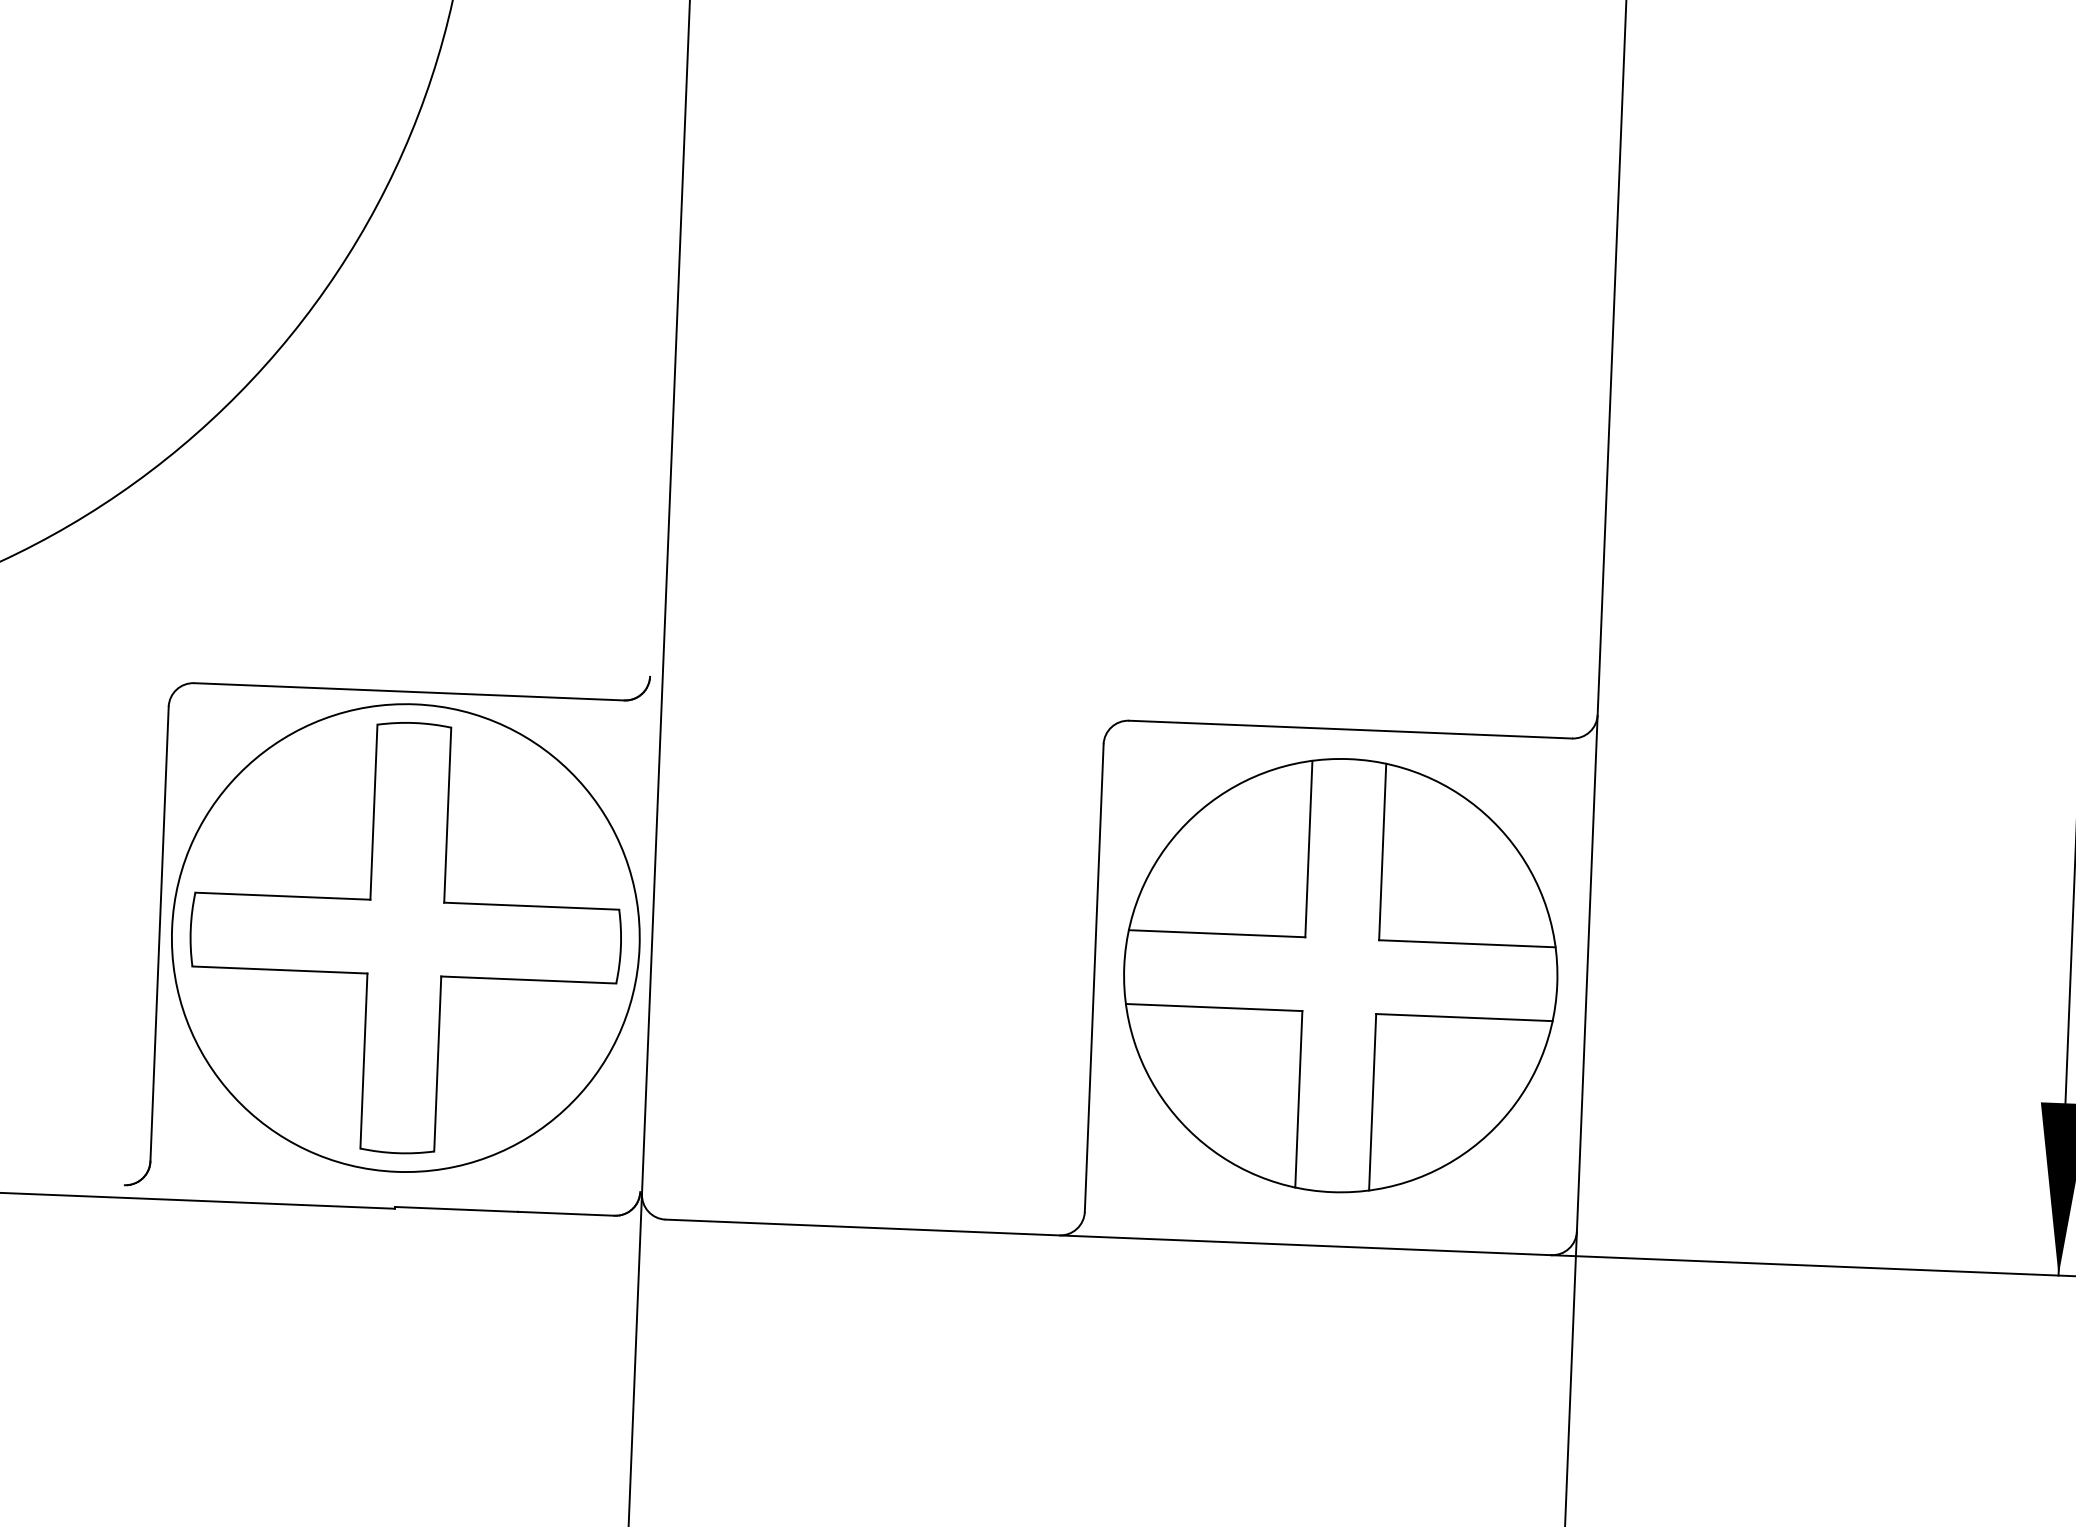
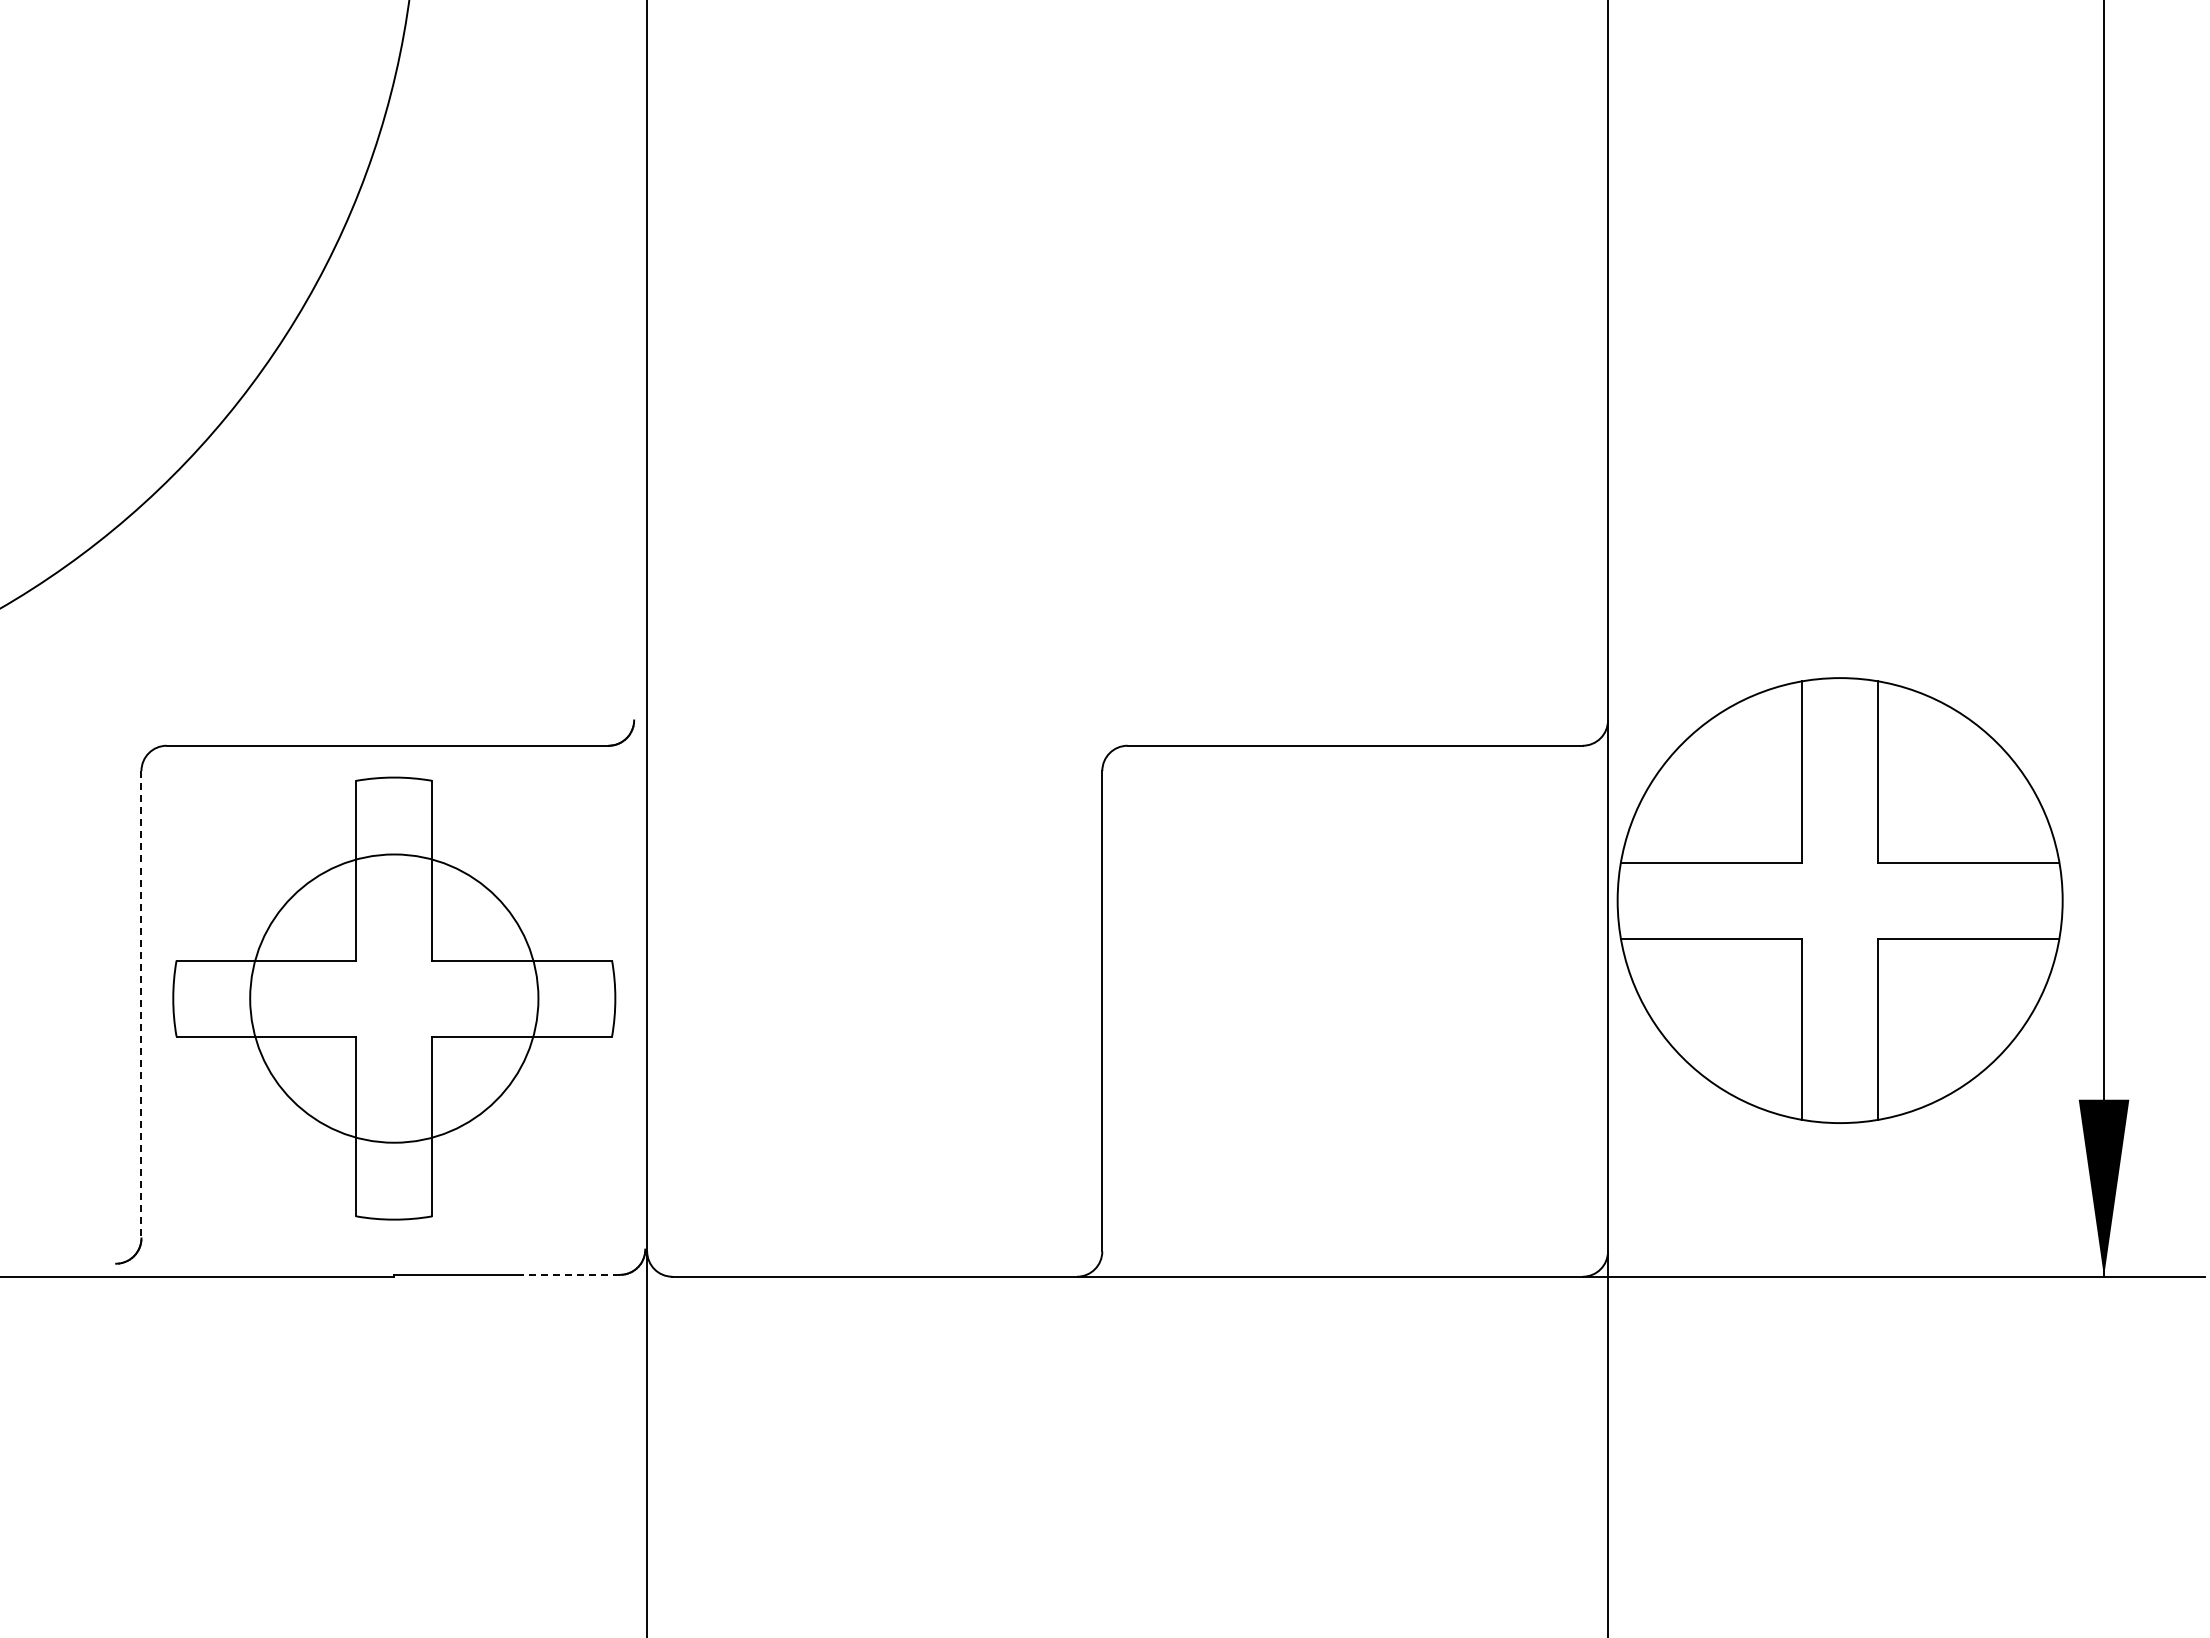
line: (159, 933) -> (141, 1004), solid -> dashed
circle: (406, 938) -> (394, 998), size x0.6
part: (1340, 975) -> (1839, 900), moved
line: (566, 1213) -> (570, 1274), solid -> dashed

